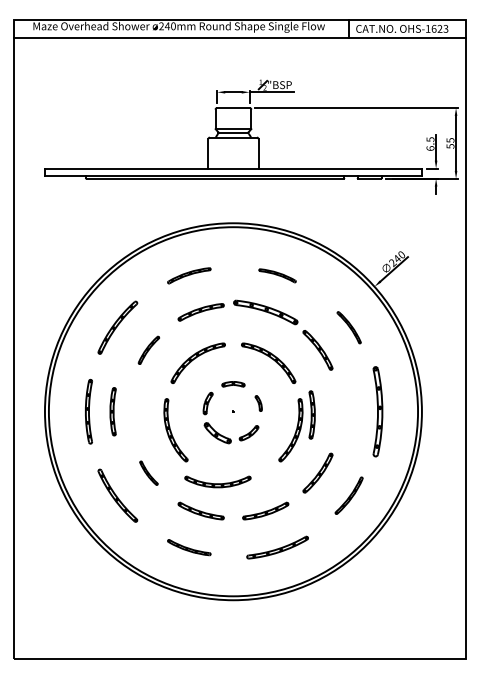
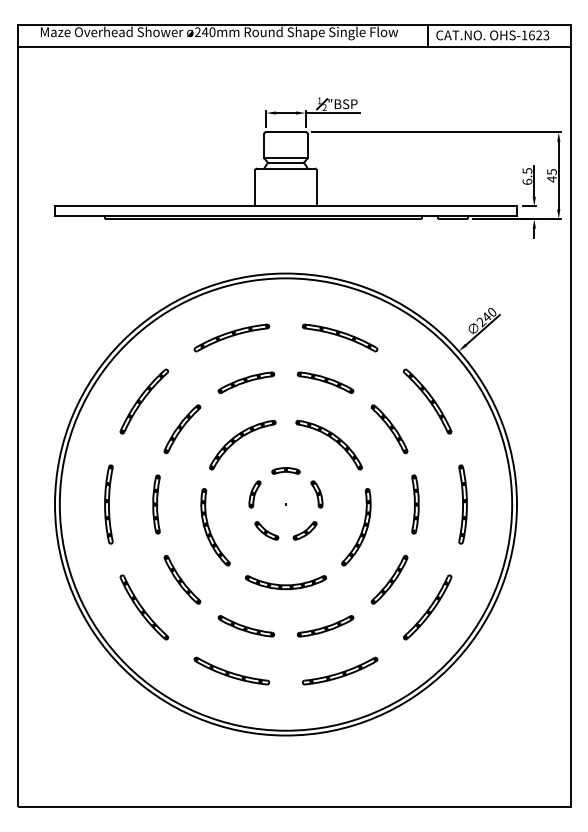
text: (450, 146) -> (551, 179), 55 -> 45
part: (189, 275) -> (231, 337), size x1.43
part: (277, 275) -> (339, 337), size x1.67
part: (265, 312) -> (325, 382), size x0.71
part: (348, 327) -> (427, 401), size x1.67
part: (149, 350) -> (182, 429), size x1.43
part: (258, 403) -> (316, 494), size x1.43
part: (113, 411) -> (156, 504), moved
part: (377, 411) -> (462, 504), size x0.71
part: (312, 414) -> (415, 504), moved
part: (217, 432) -> (266, 530), size x0.71
part: (149, 472) -> (182, 579), size x1.67
part: (217, 481) -> (285, 582), moved
part: (348, 495) -> (427, 607), size x1.43
part: (189, 547) -> (231, 670), size x1.43

